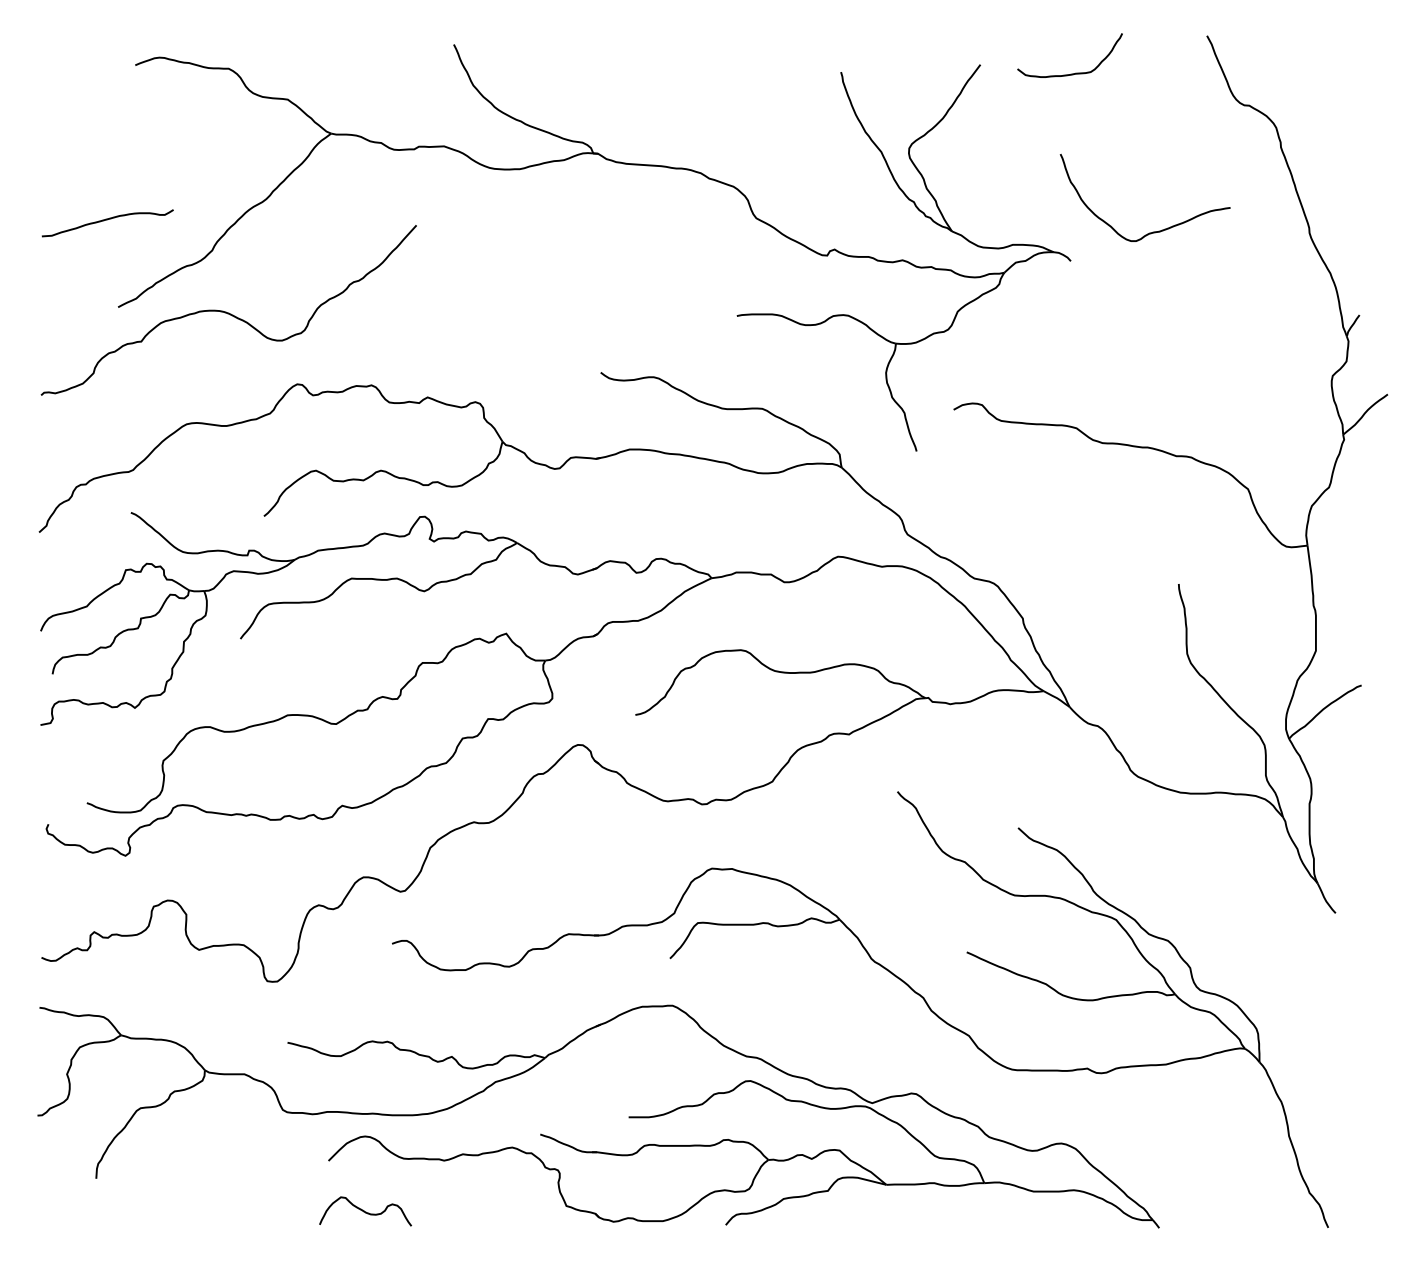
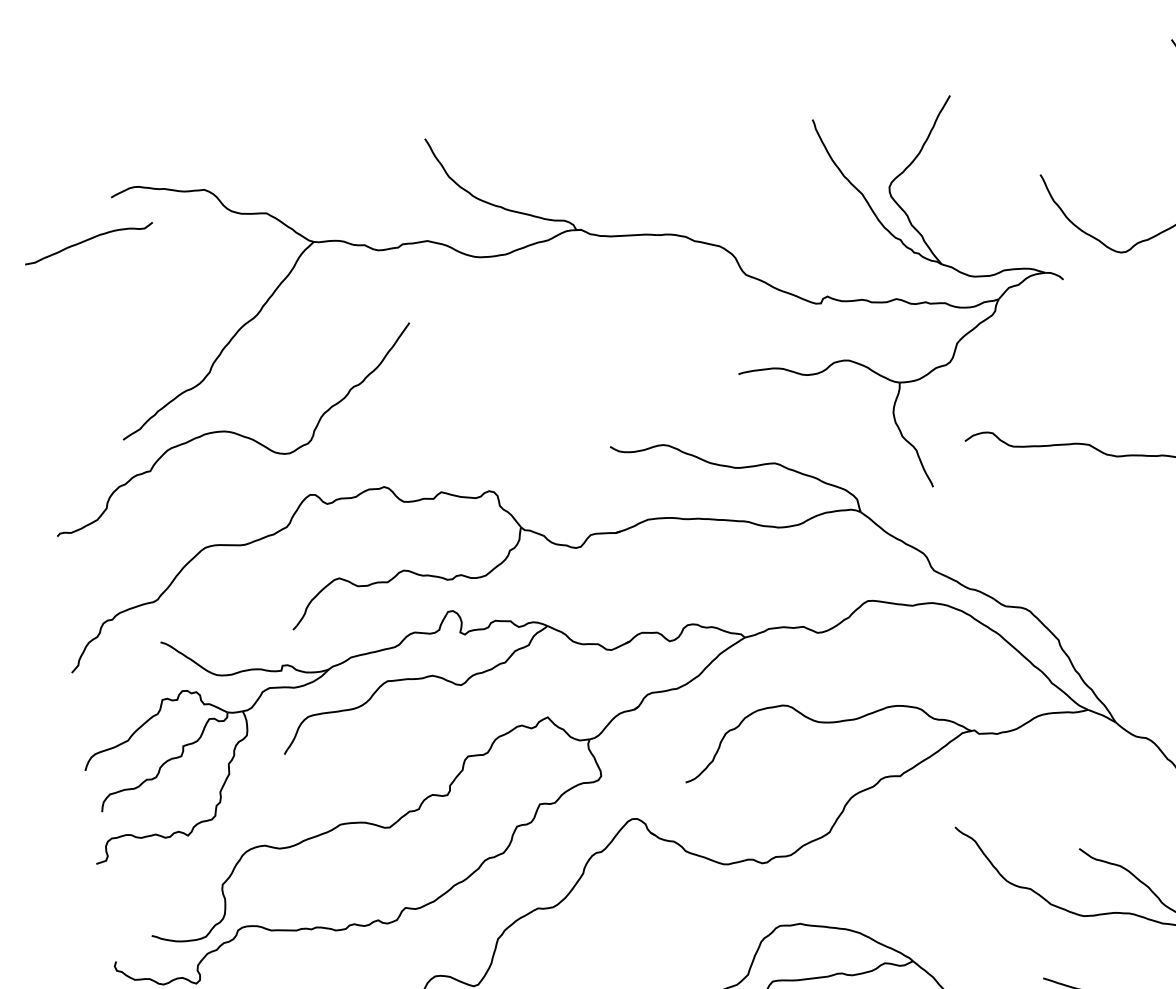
curve: (1075, 72) -> (1045, 91), removed
curve: (107, 220) -> (88, 240), moved

